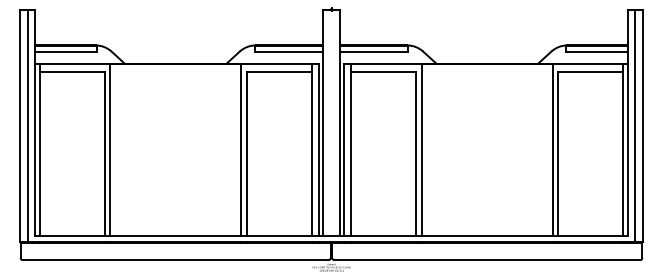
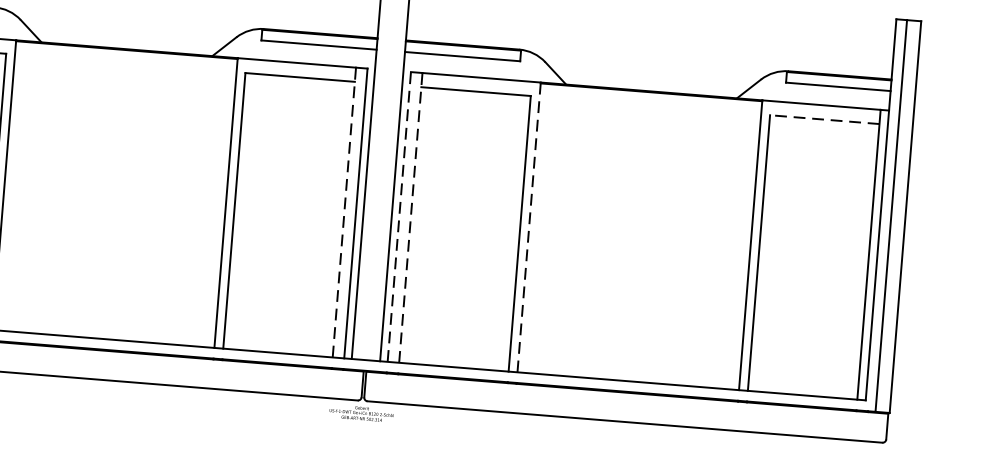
line: (590, 72) -> (824, 120), solid -> dashed
line: (311, 149) -> (343, 211), solid -> dashed
line: (344, 149) -> (399, 216), solid -> dashed
line: (351, 149) -> (411, 217), solid -> dashed
line: (421, 149) -> (529, 226), solid -> dashed

